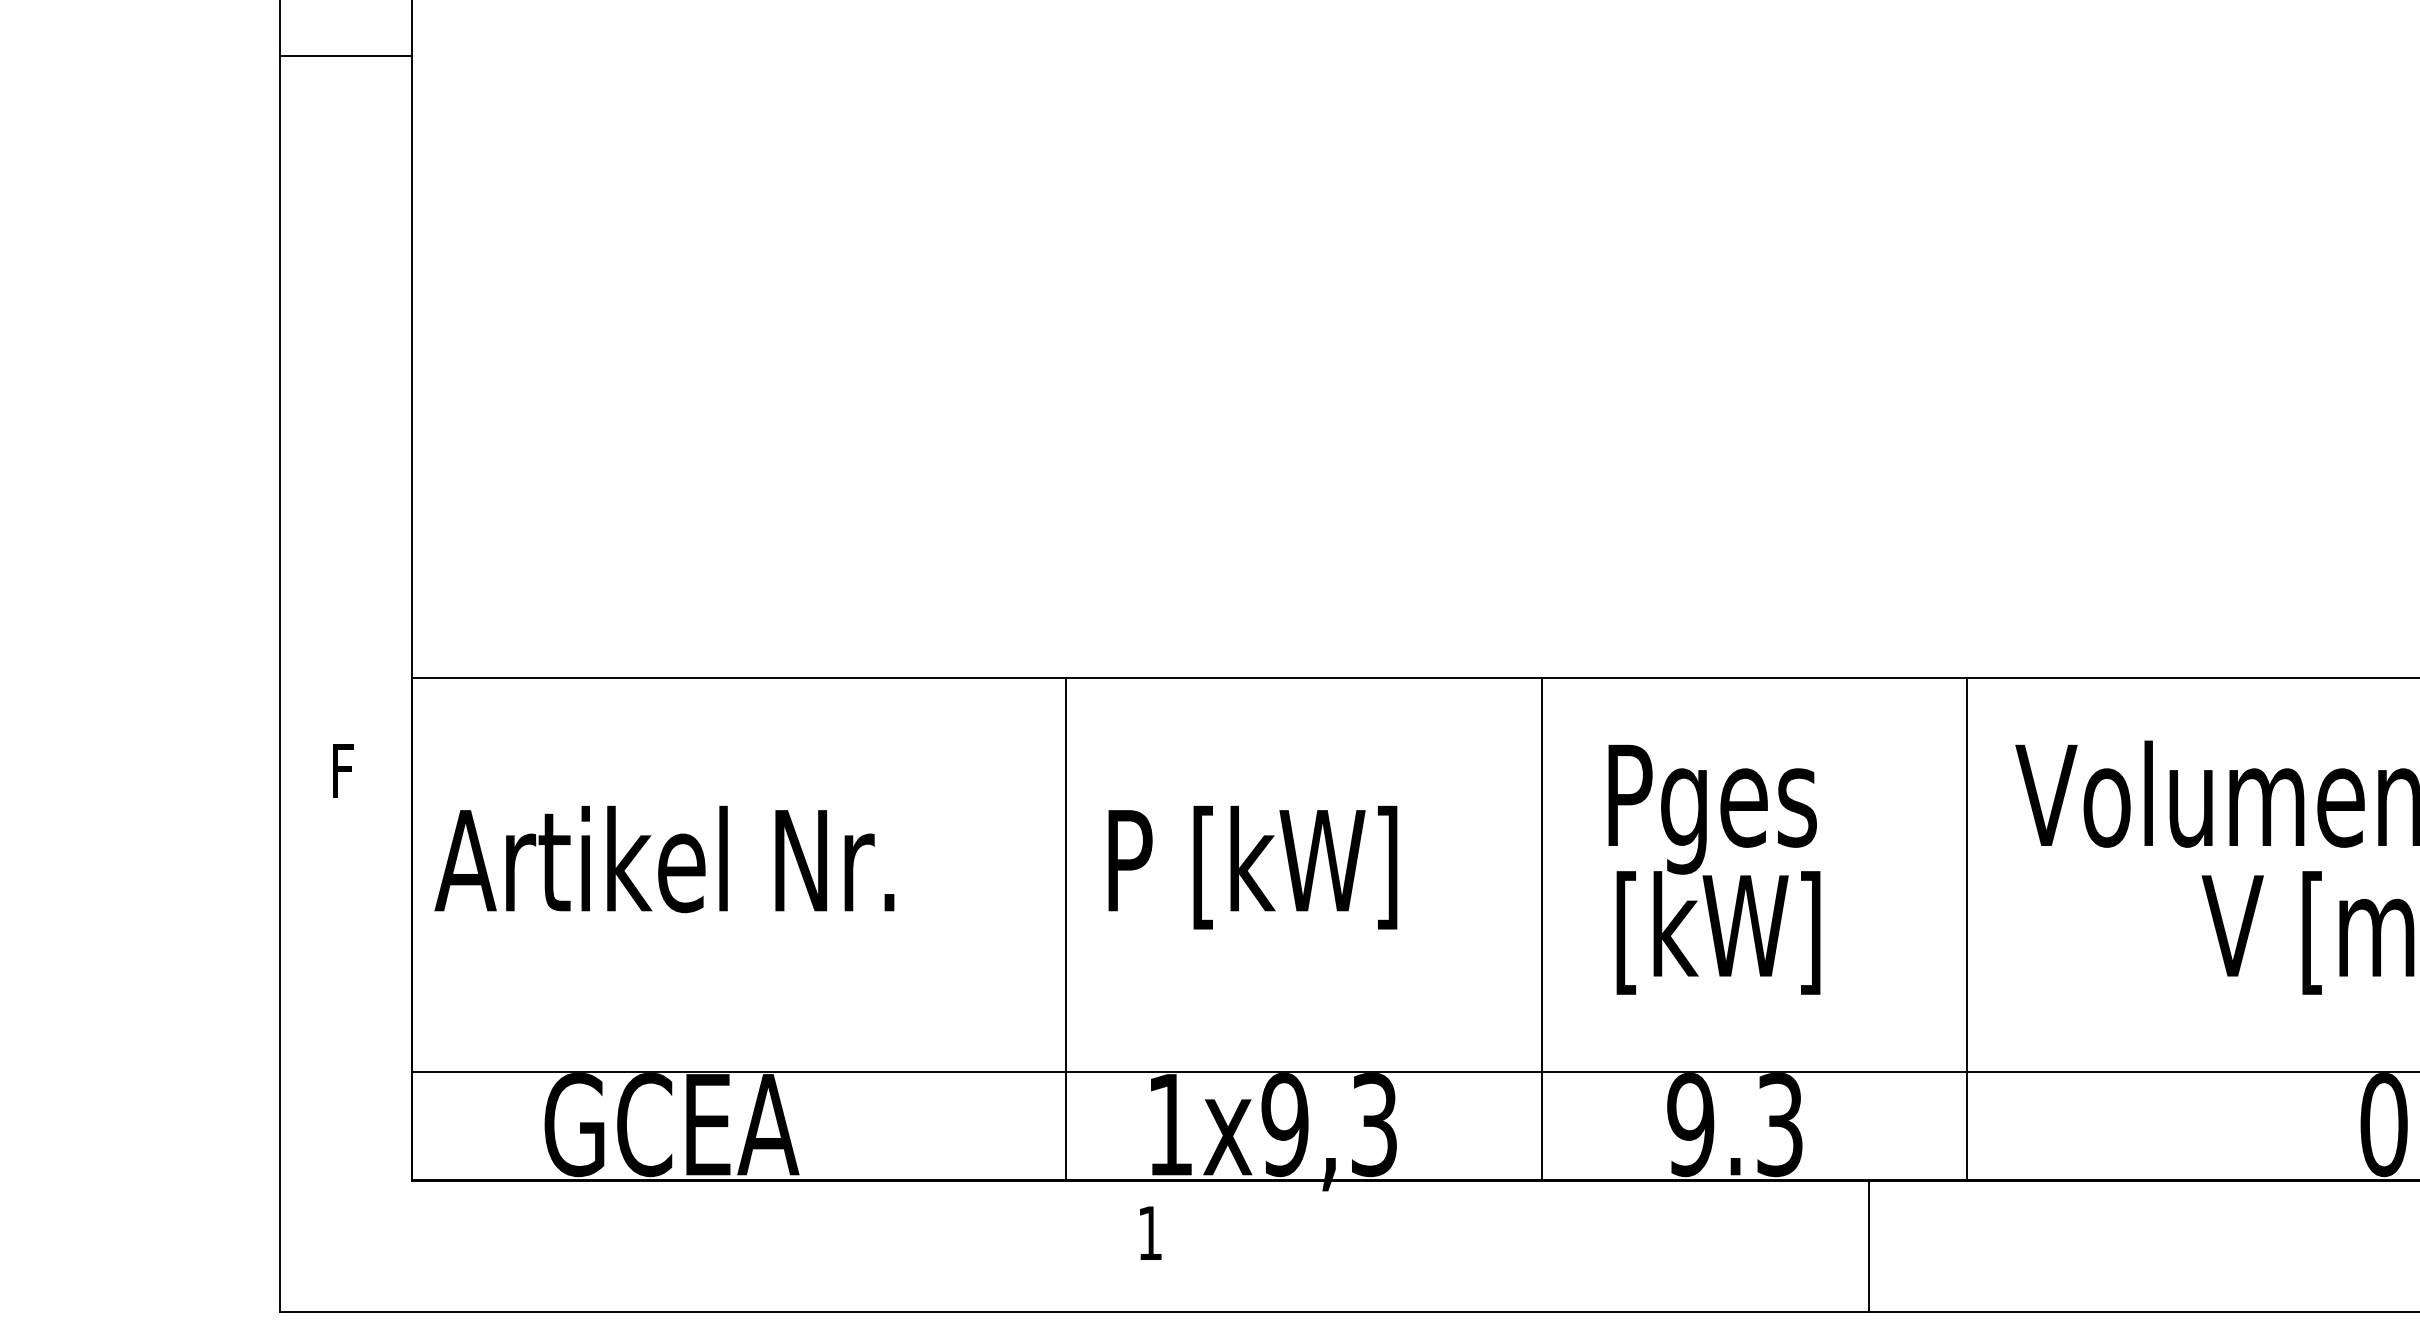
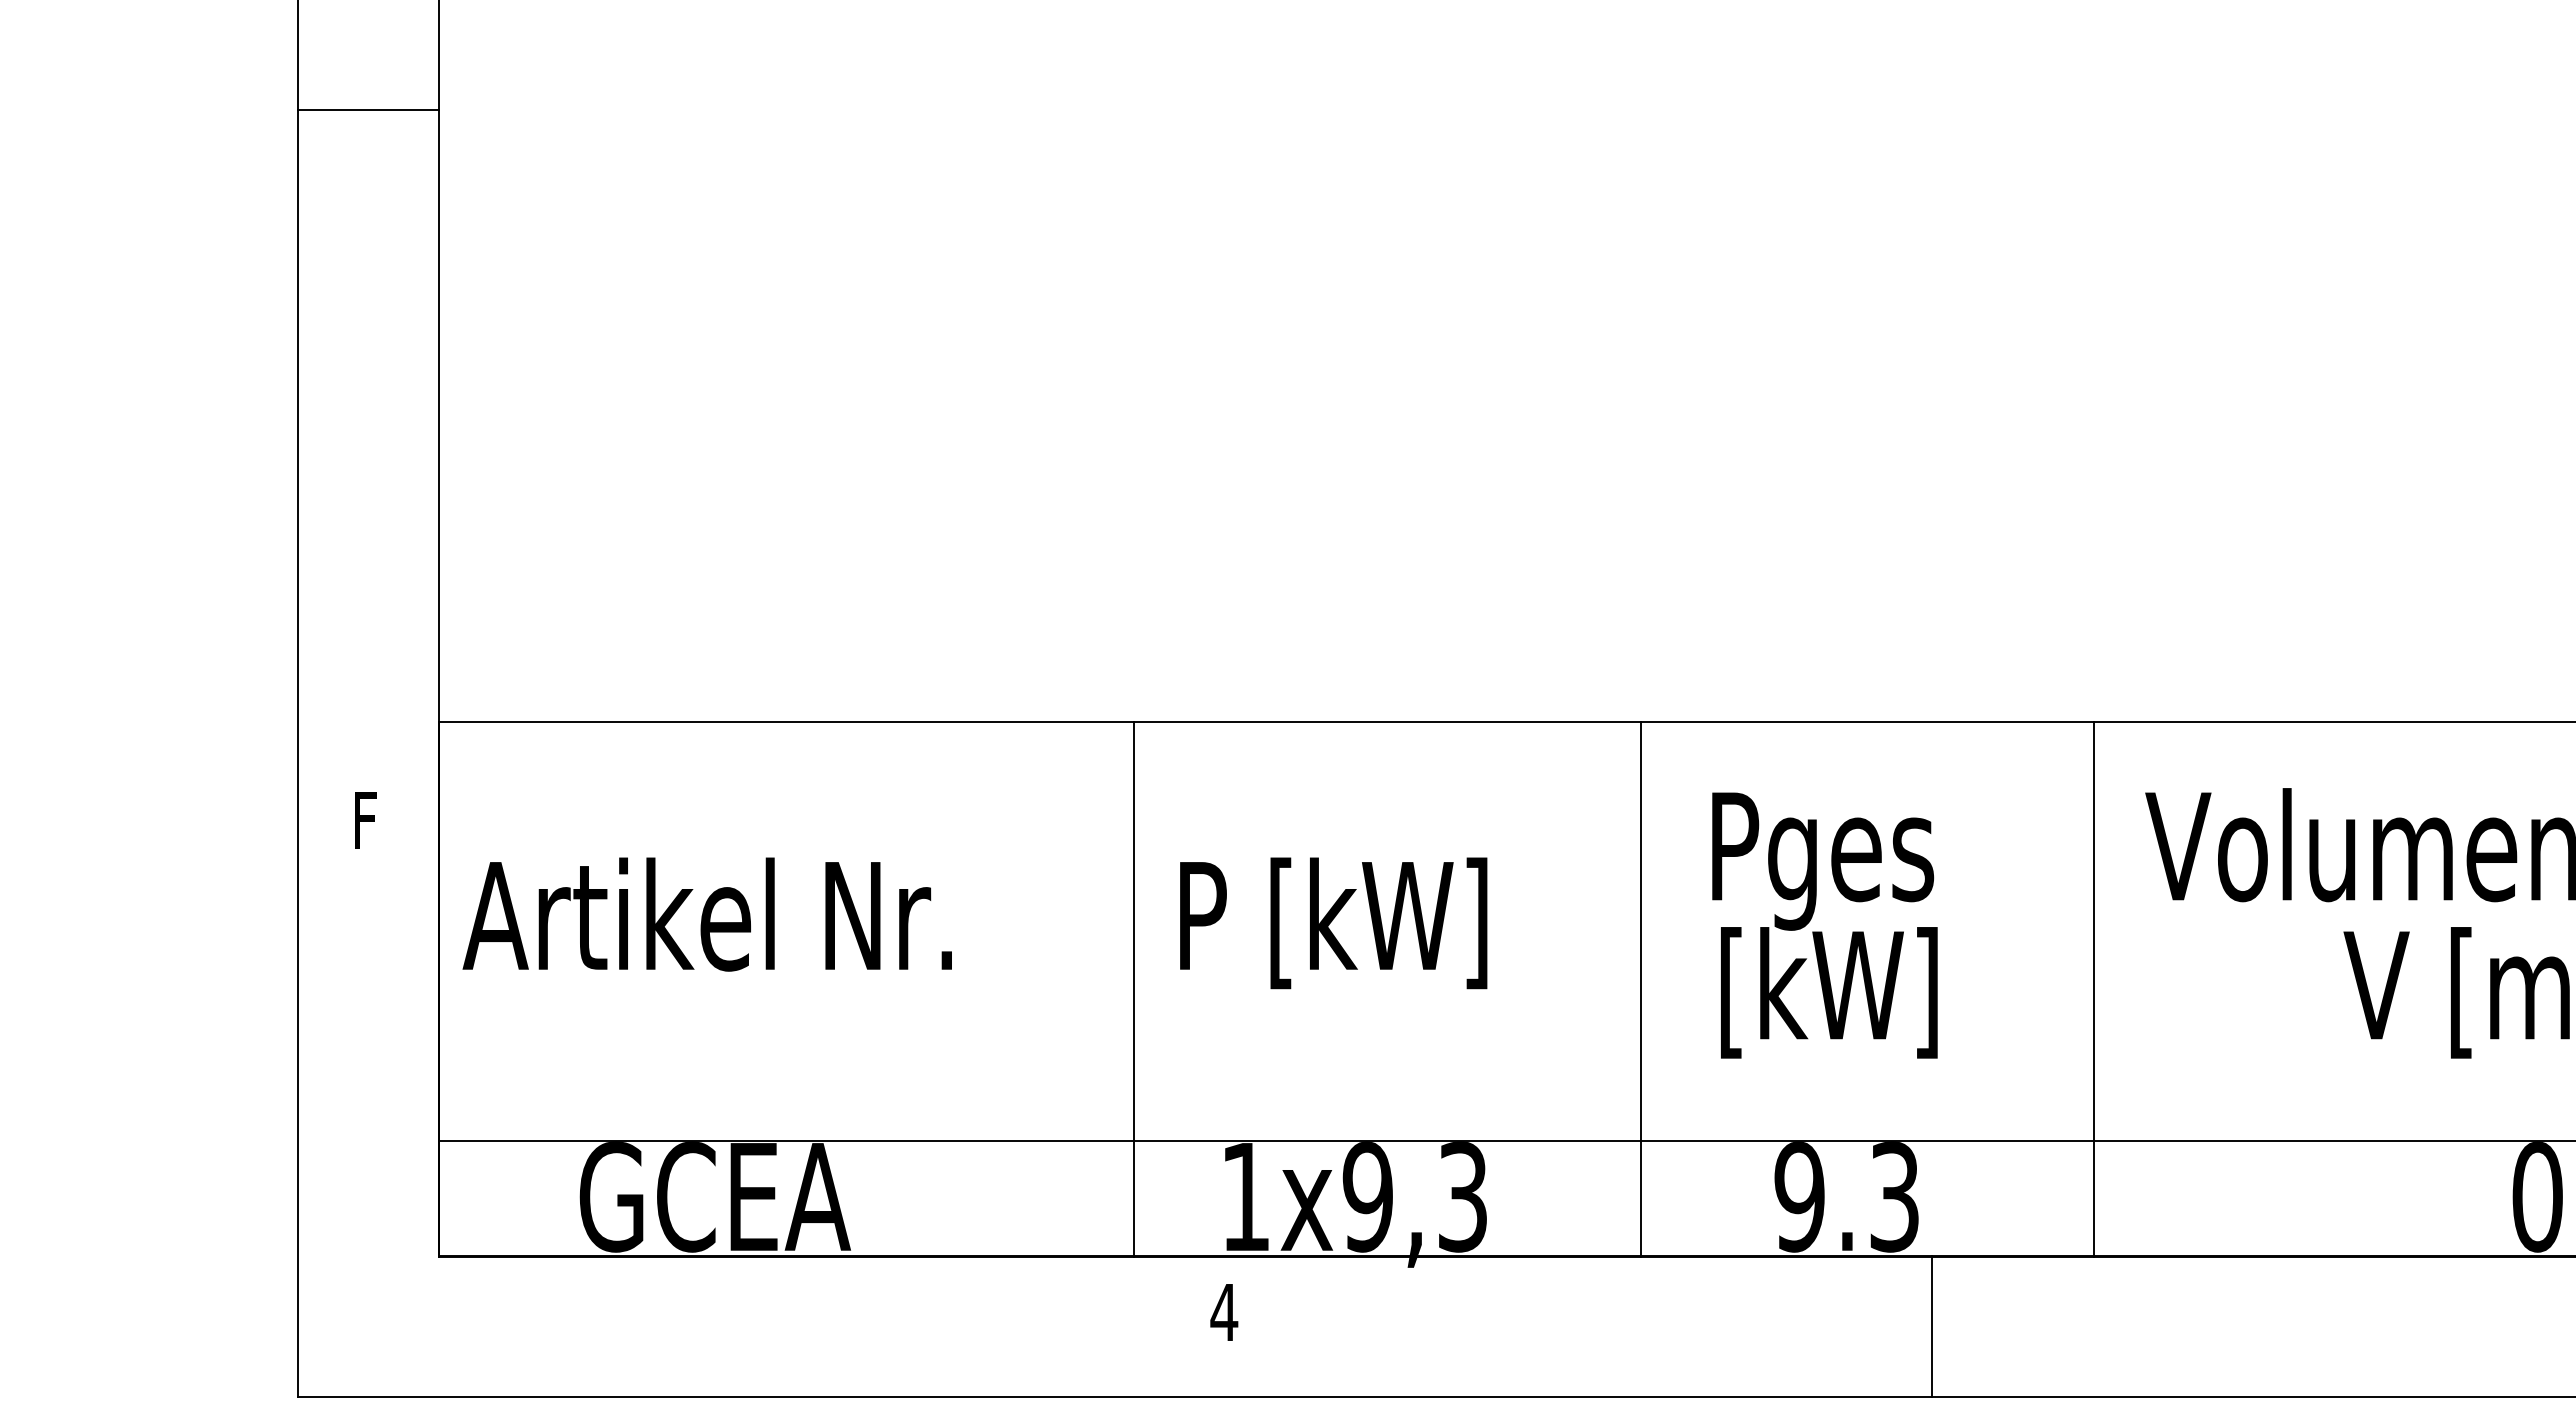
line: (346, 56) -> (368, 110), moved
text: (1150, 1233) -> (1224, 1312), 1 -> 4
line: (1869, 1245) -> (1932, 1325), moved

